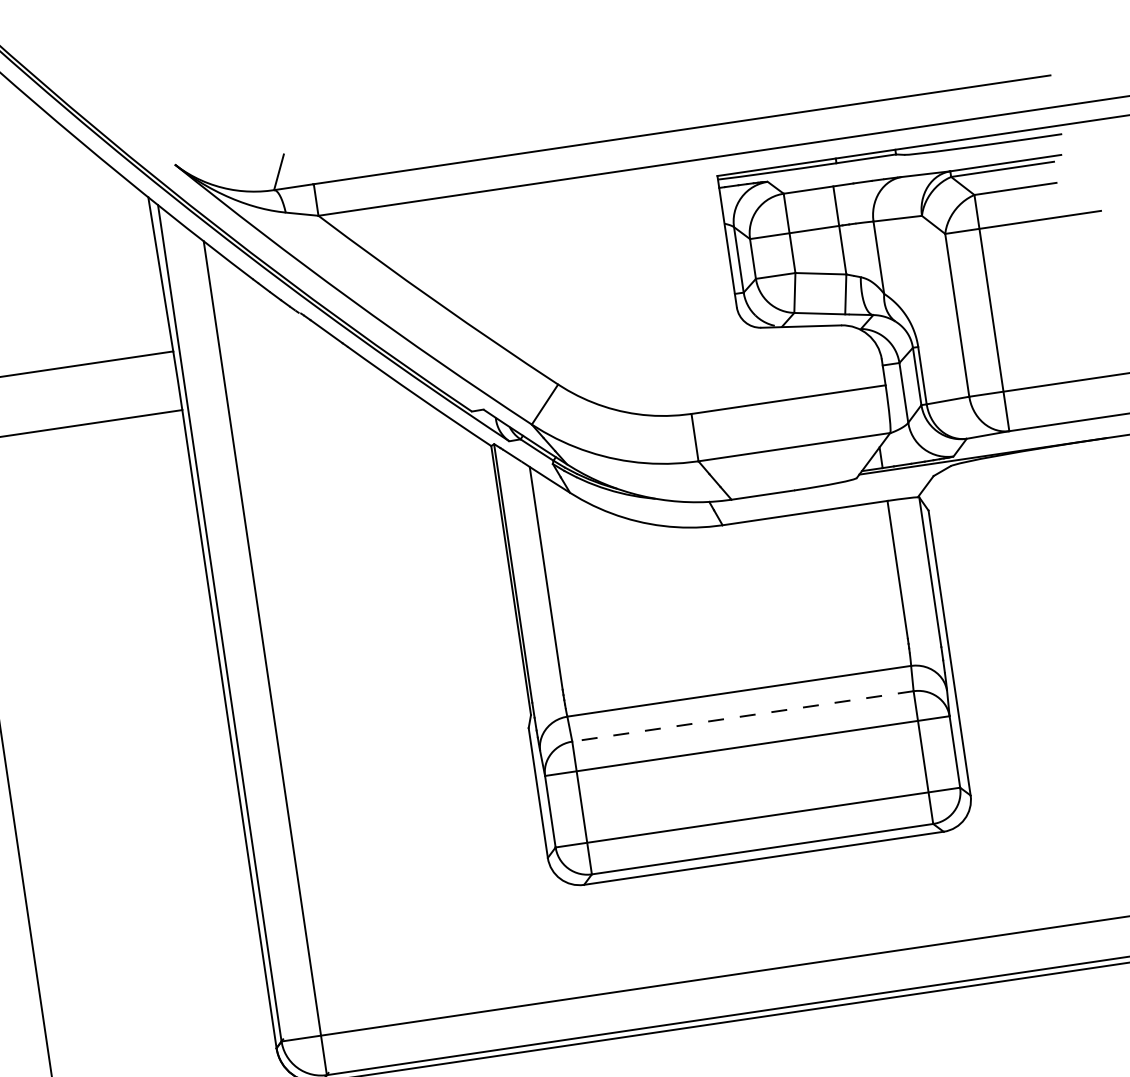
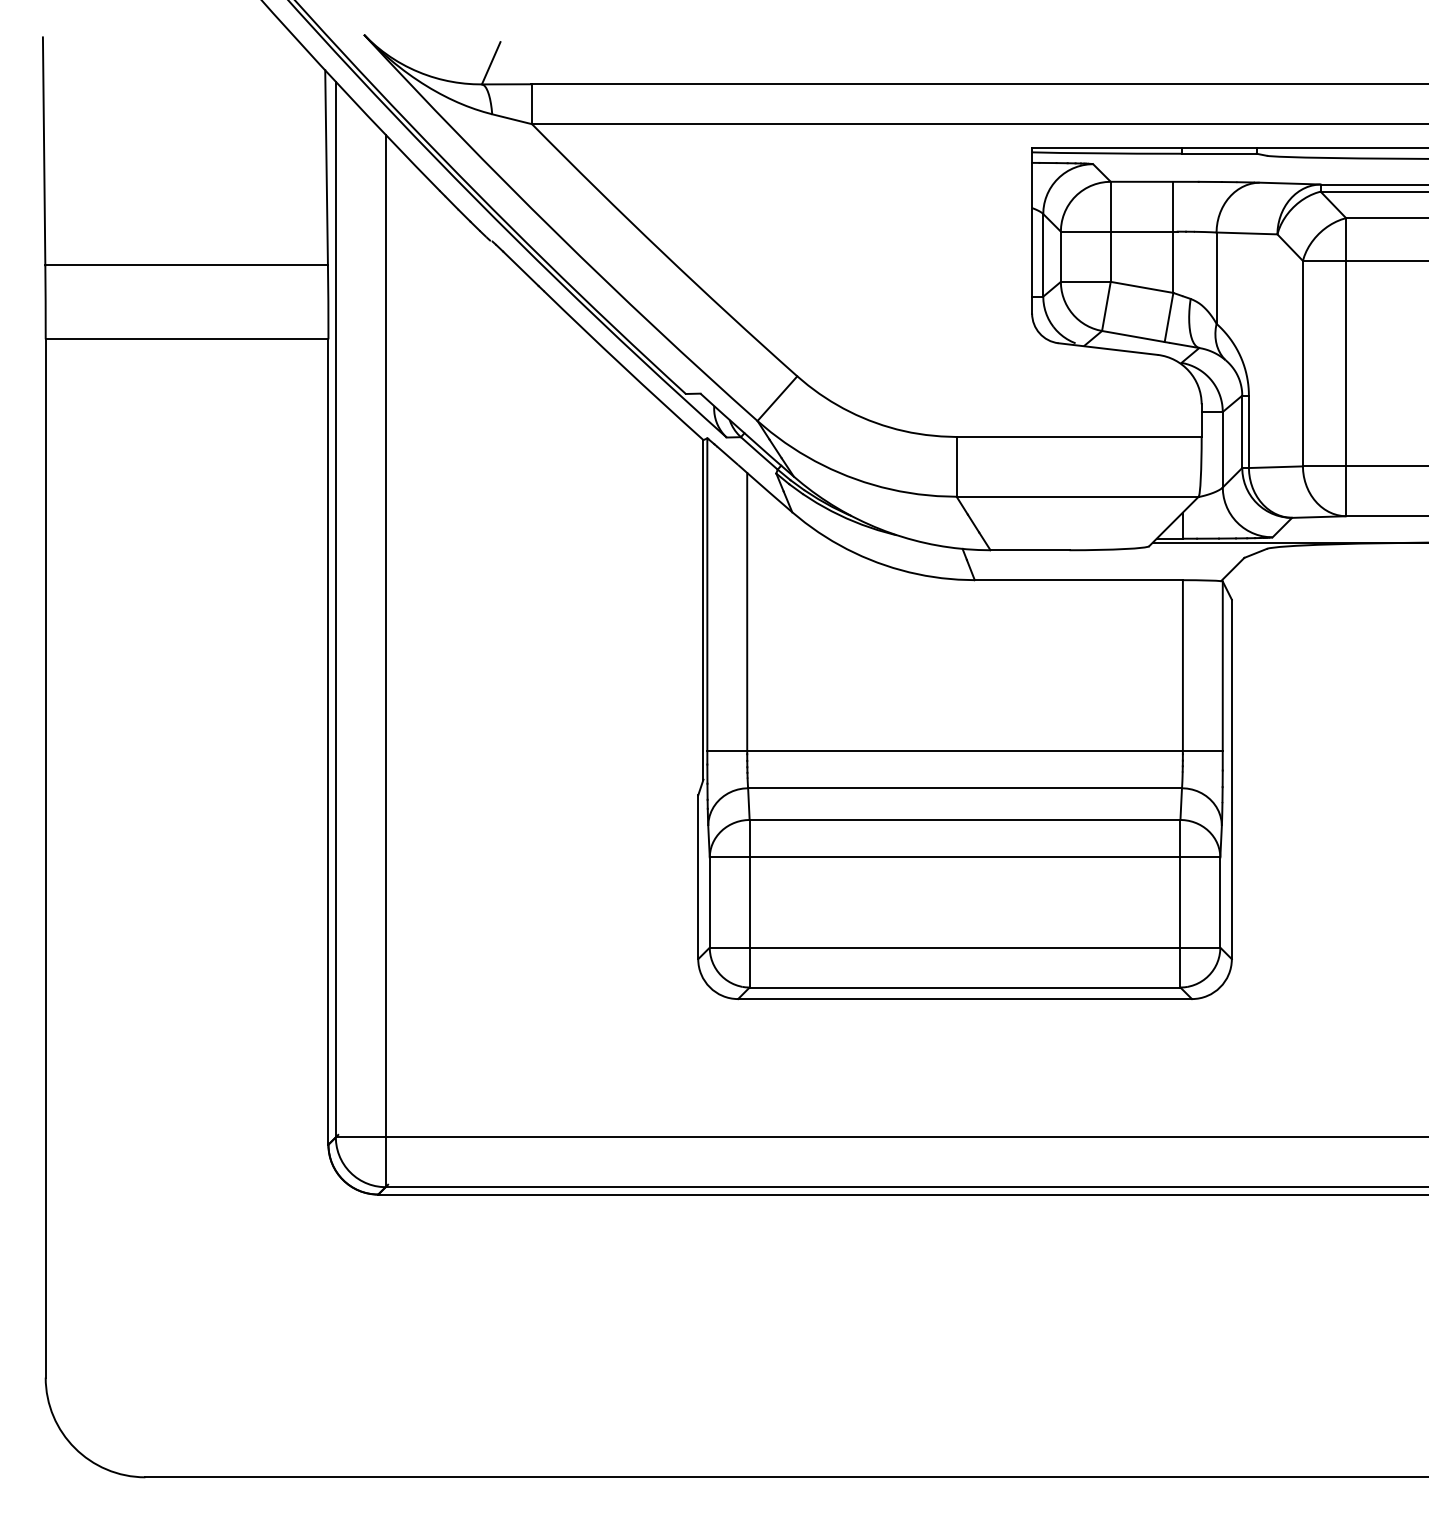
line: (734, 661) -> (964, 750), added
line: (742, 716) -> (964, 819), dashed -> solid

